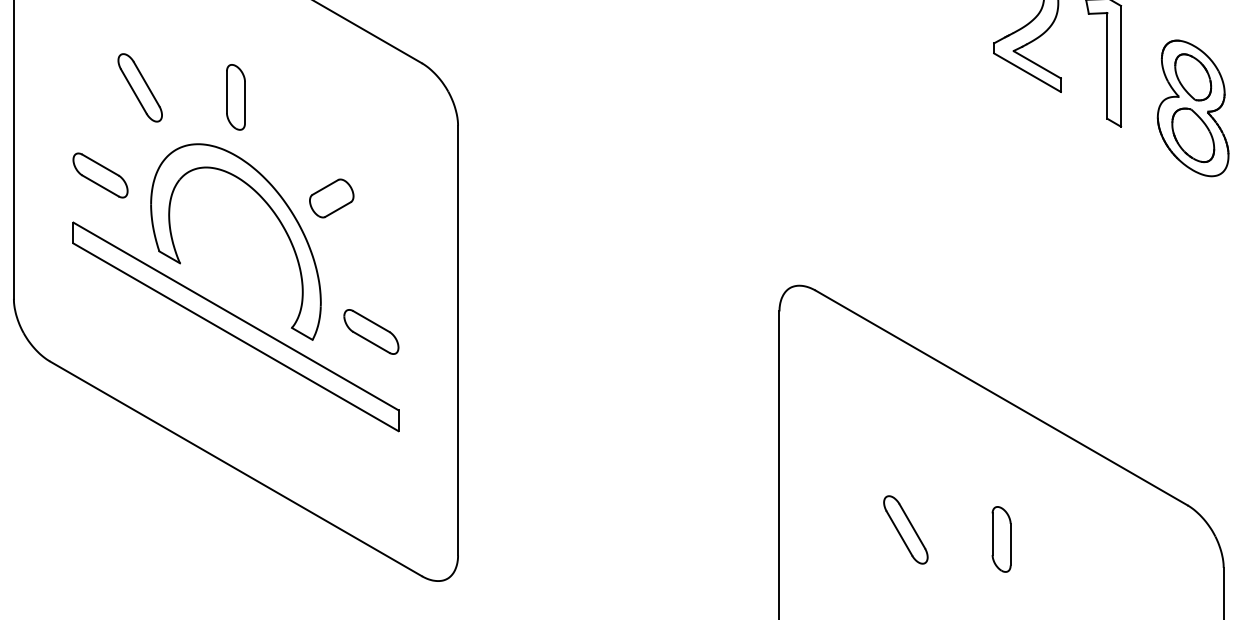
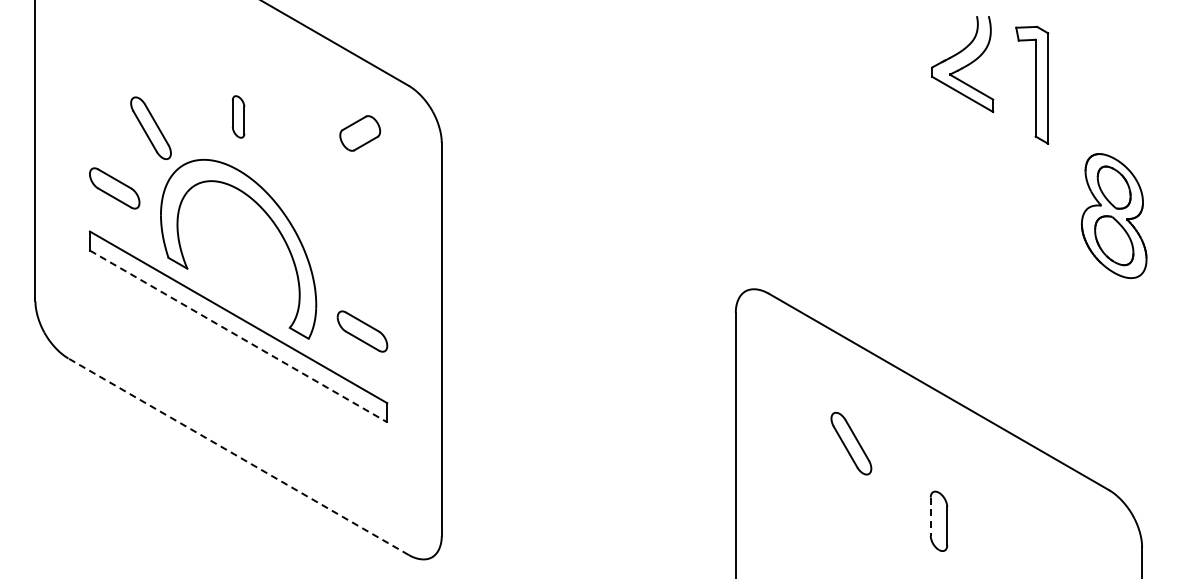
part: (139, 88) -> (150, 128), moved
part: (235, 96) -> (238, 116), size x0.7
part: (1193, 108) -> (1114, 216), moved
part: (332, 198) -> (360, 133), moved
line: (235, 337) -> (238, 336), solid -> dashed
line: (235, 468) -> (238, 456), solid -> dashed
part: (905, 529) -> (851, 443), moved
line: (992, 535) -> (930, 517), solid -> dashed

